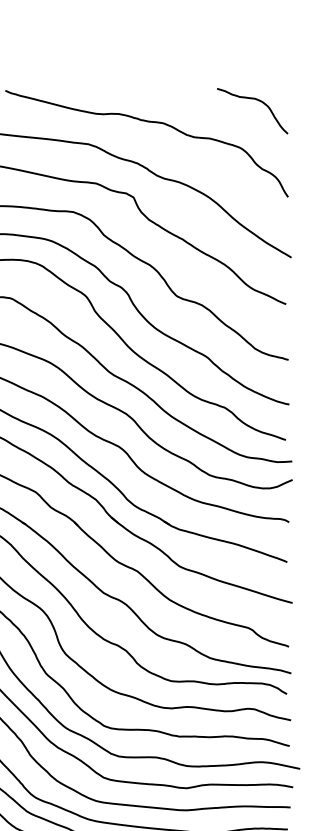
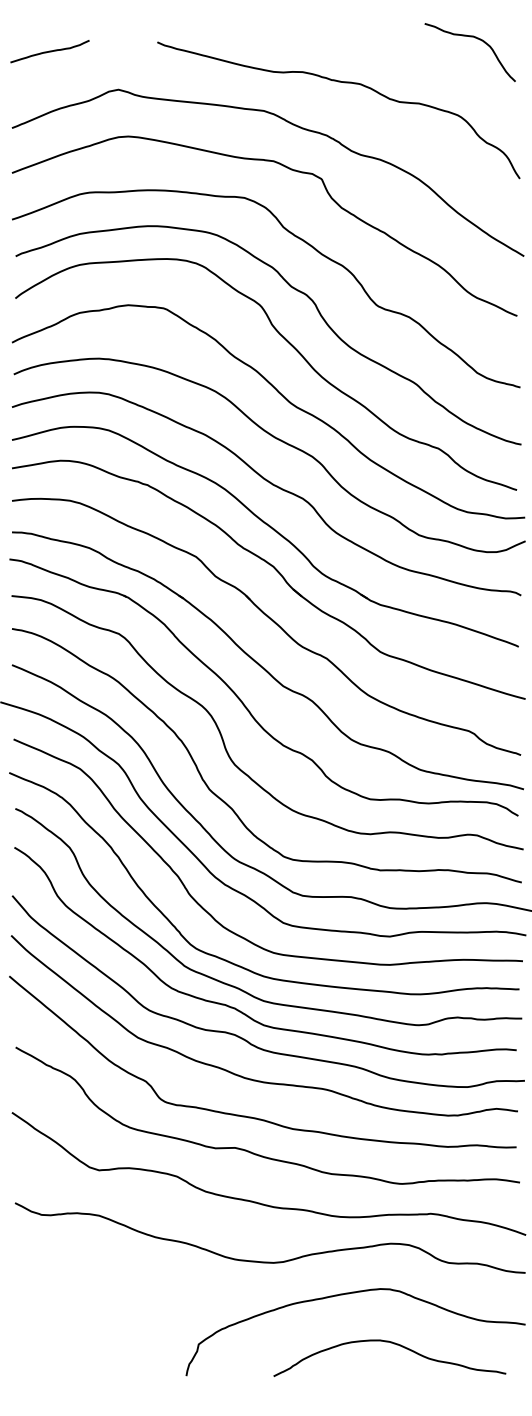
curve: (252, 99) -> (470, 37), moved

